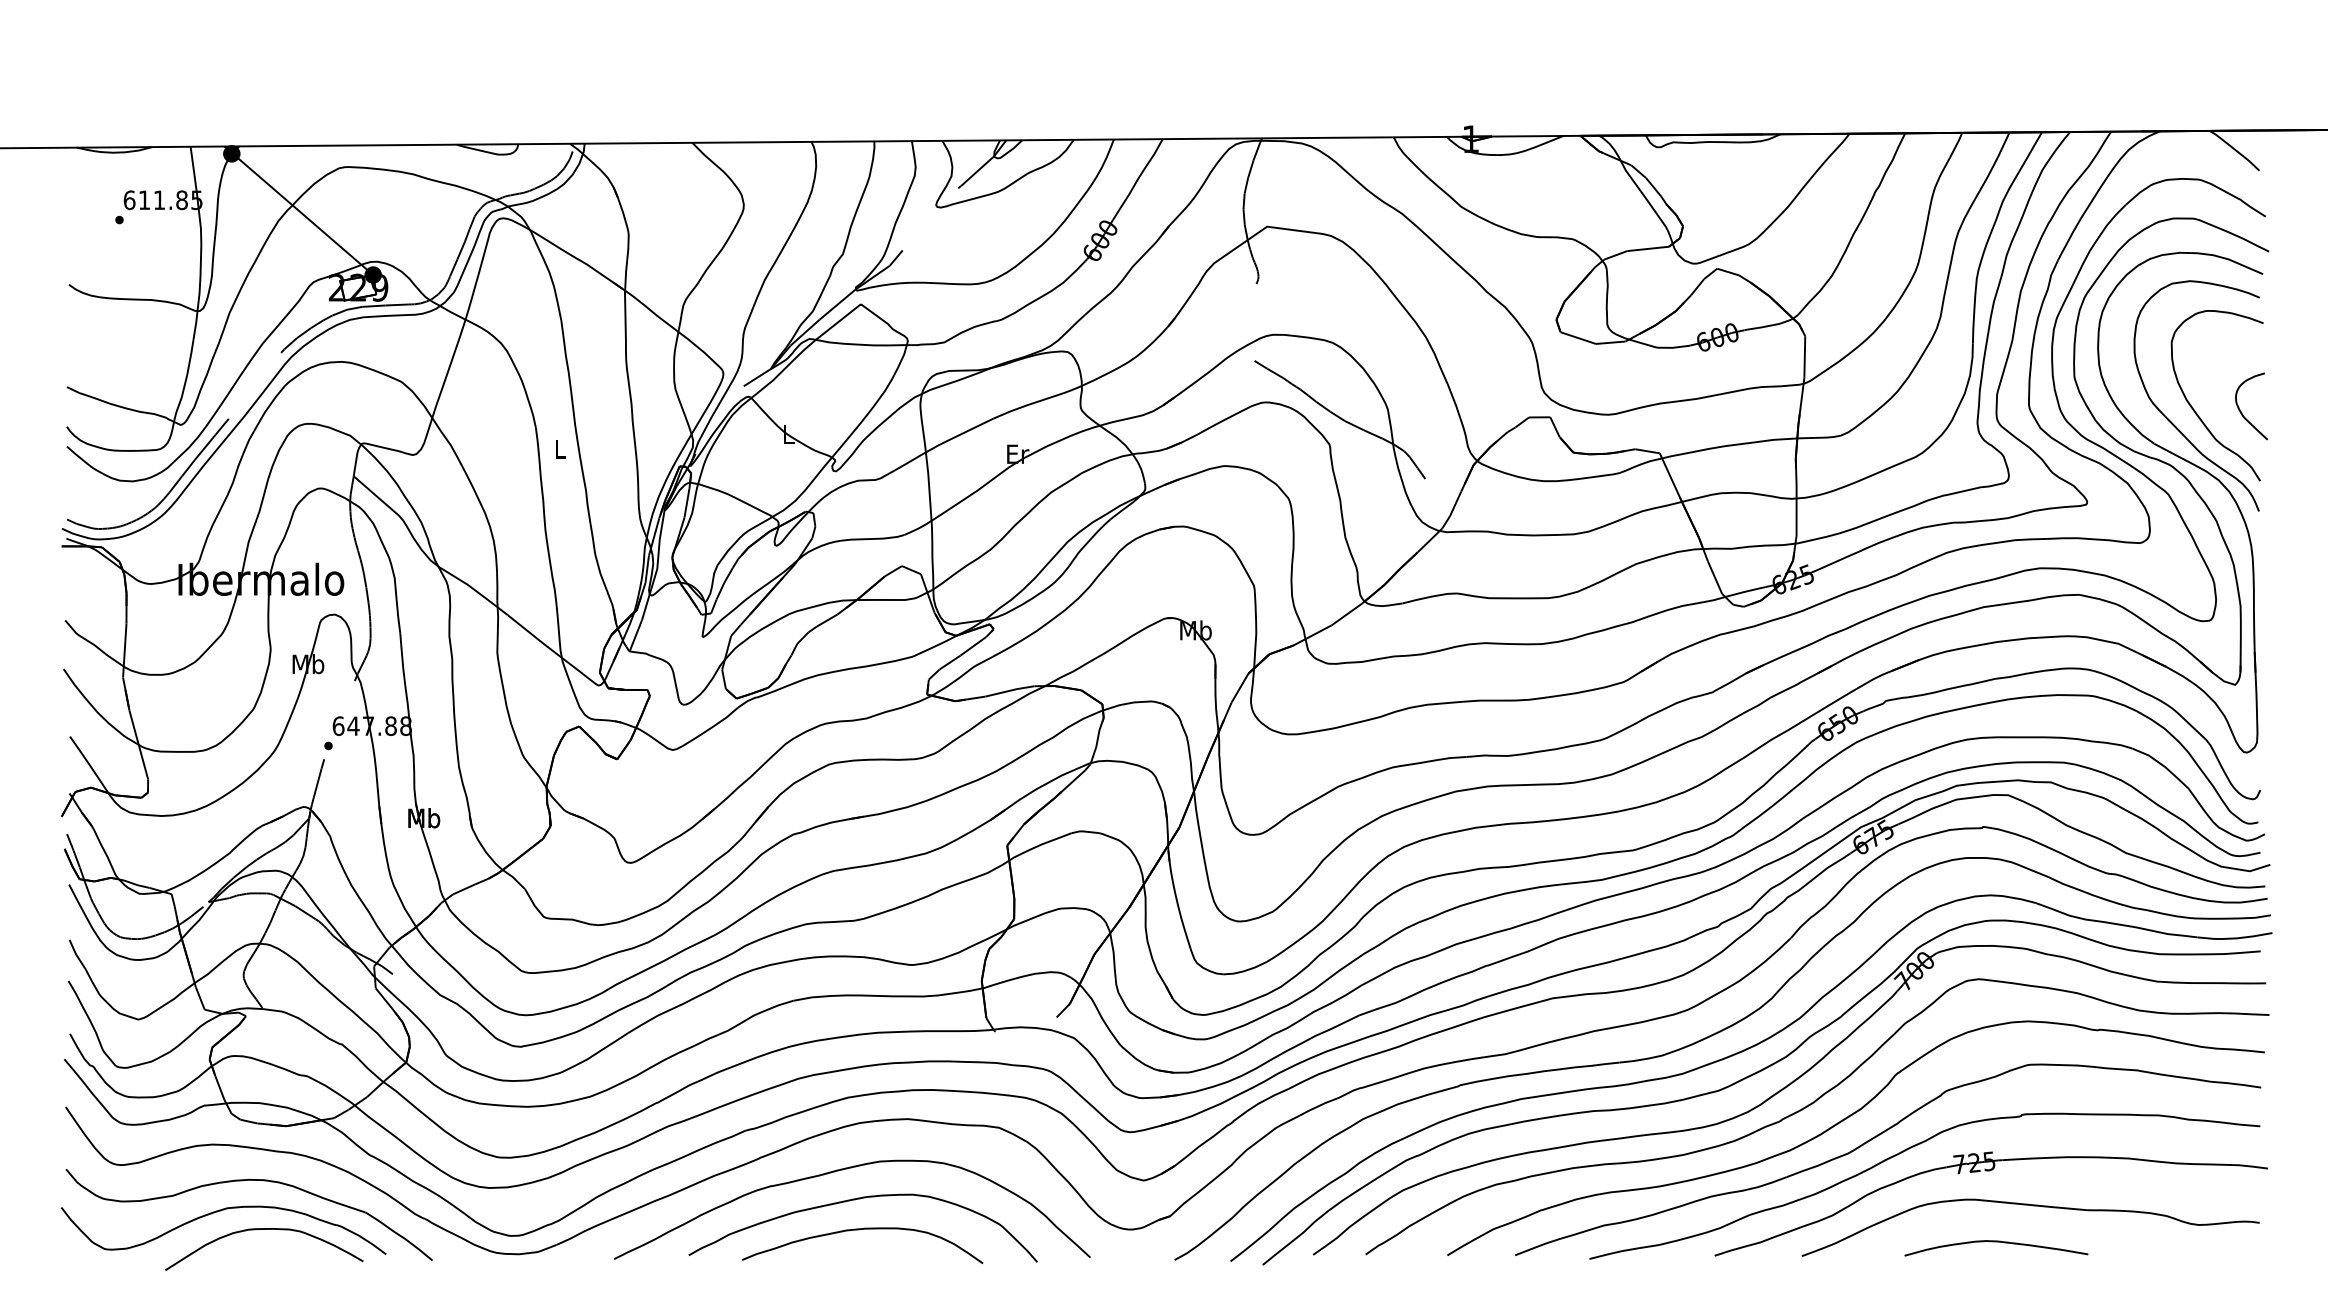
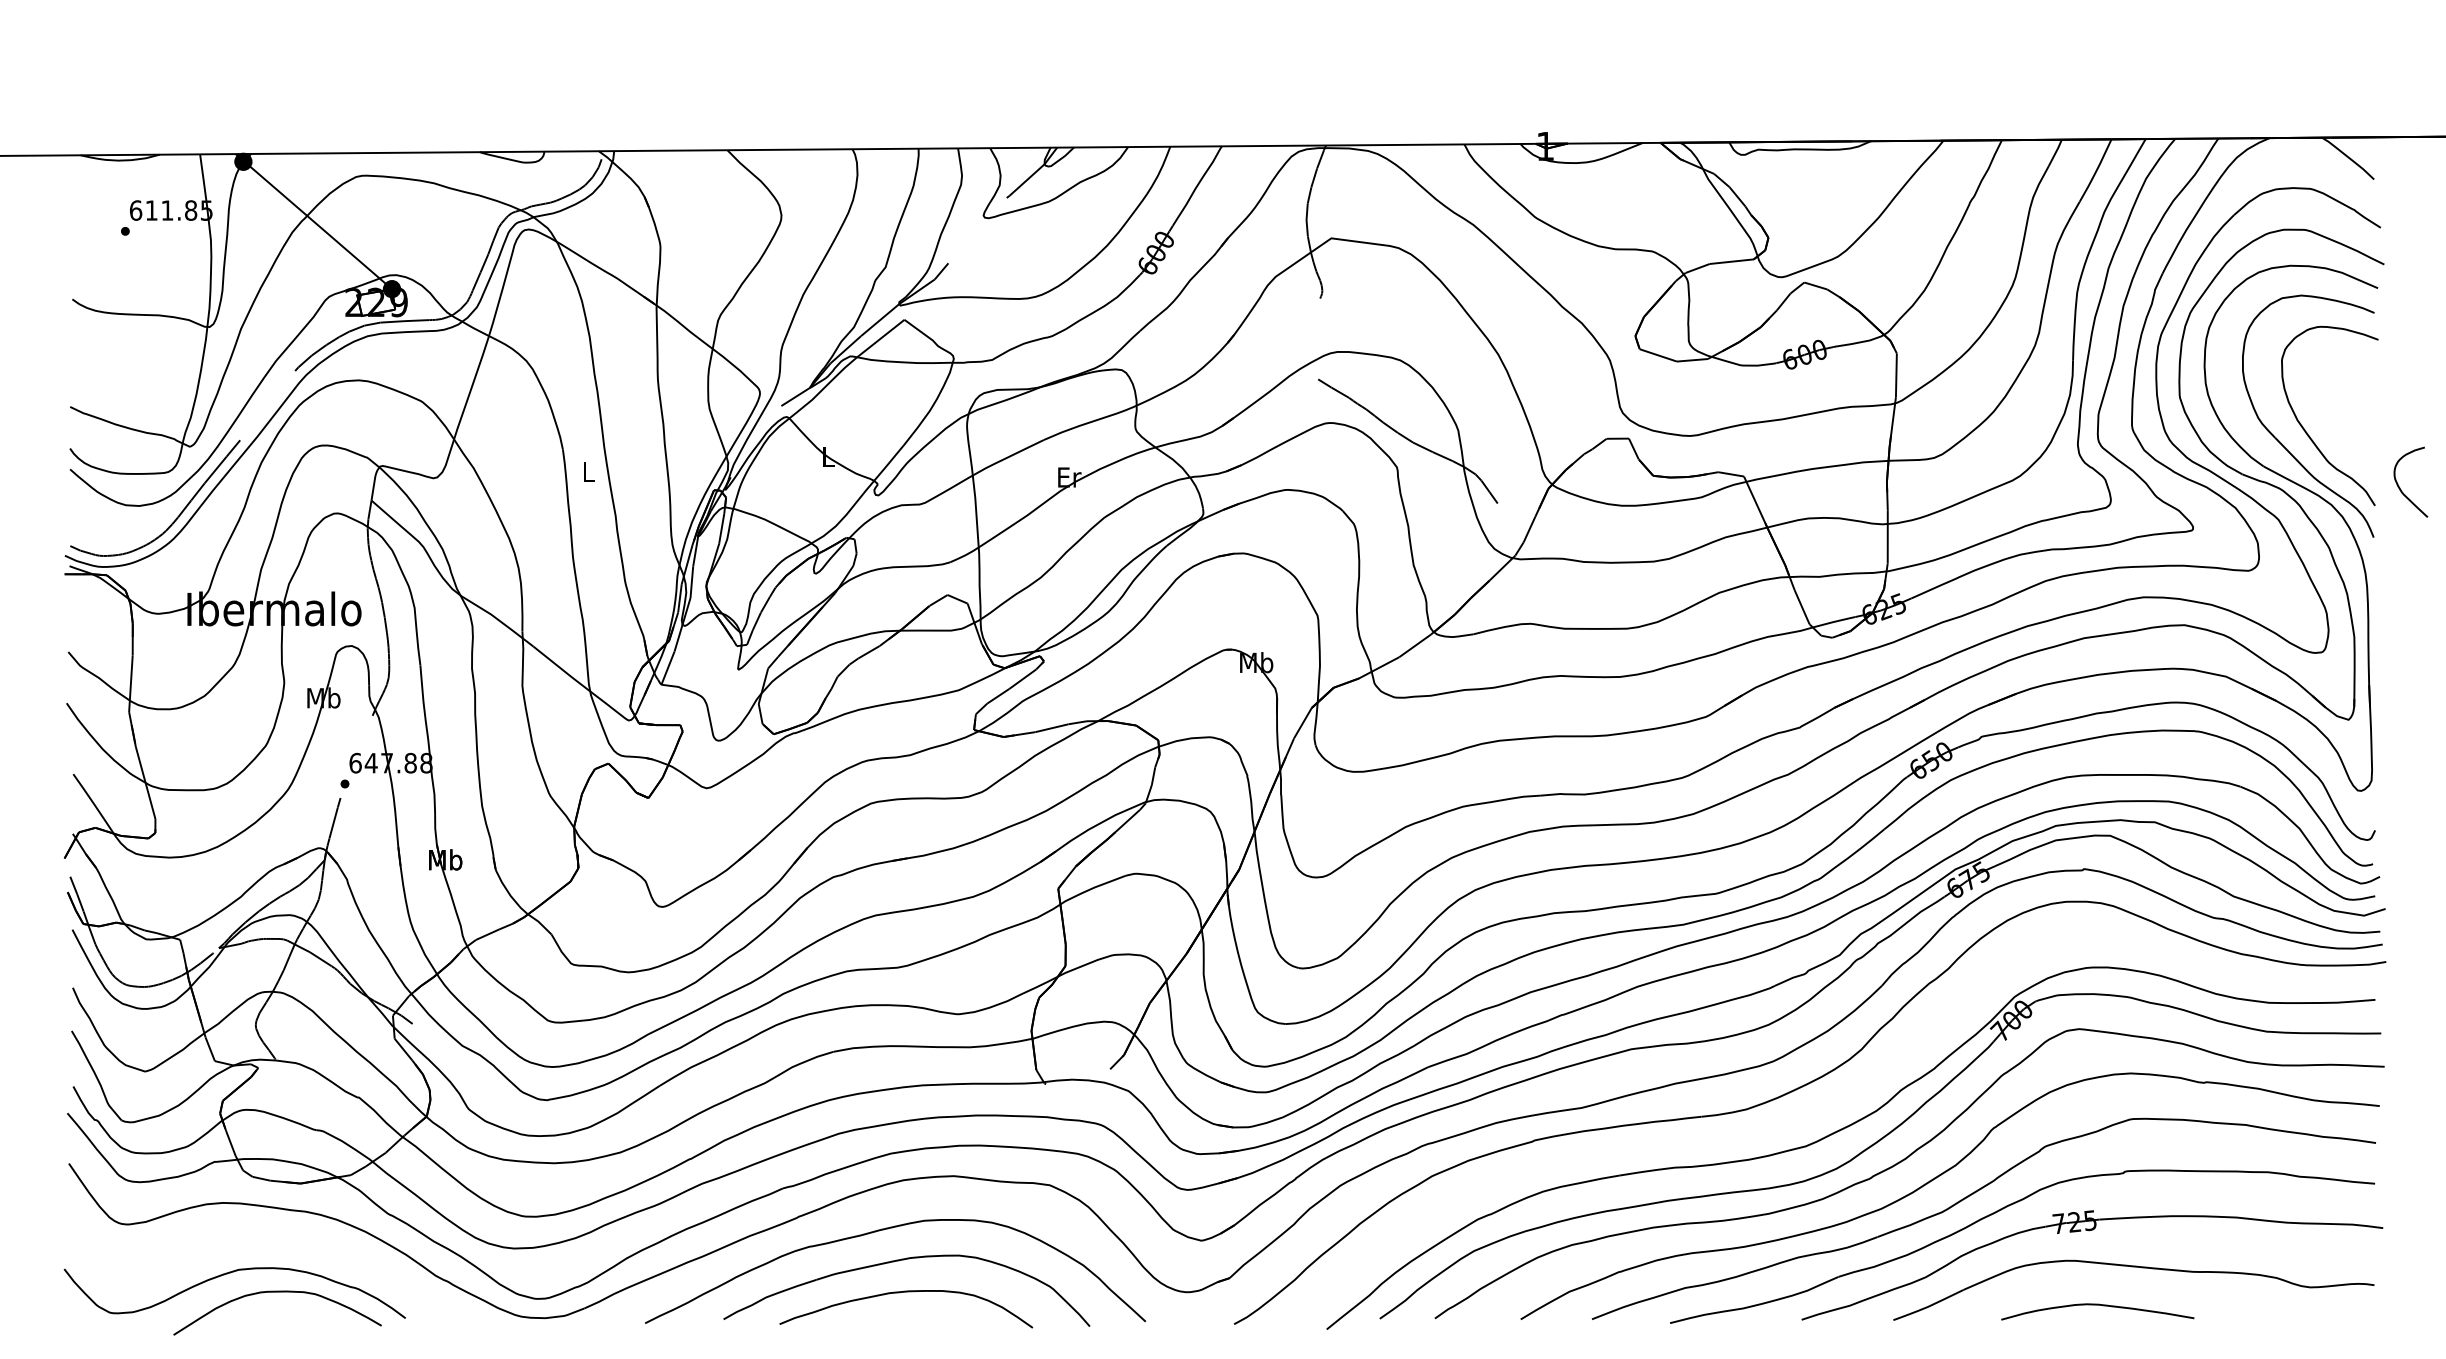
curve: (2241, 411) -> (2400, 487), moved
part: (1739, 1053) -> (1827, 1107), removed
part: (245, 1181) -> (257, 1241), removed

